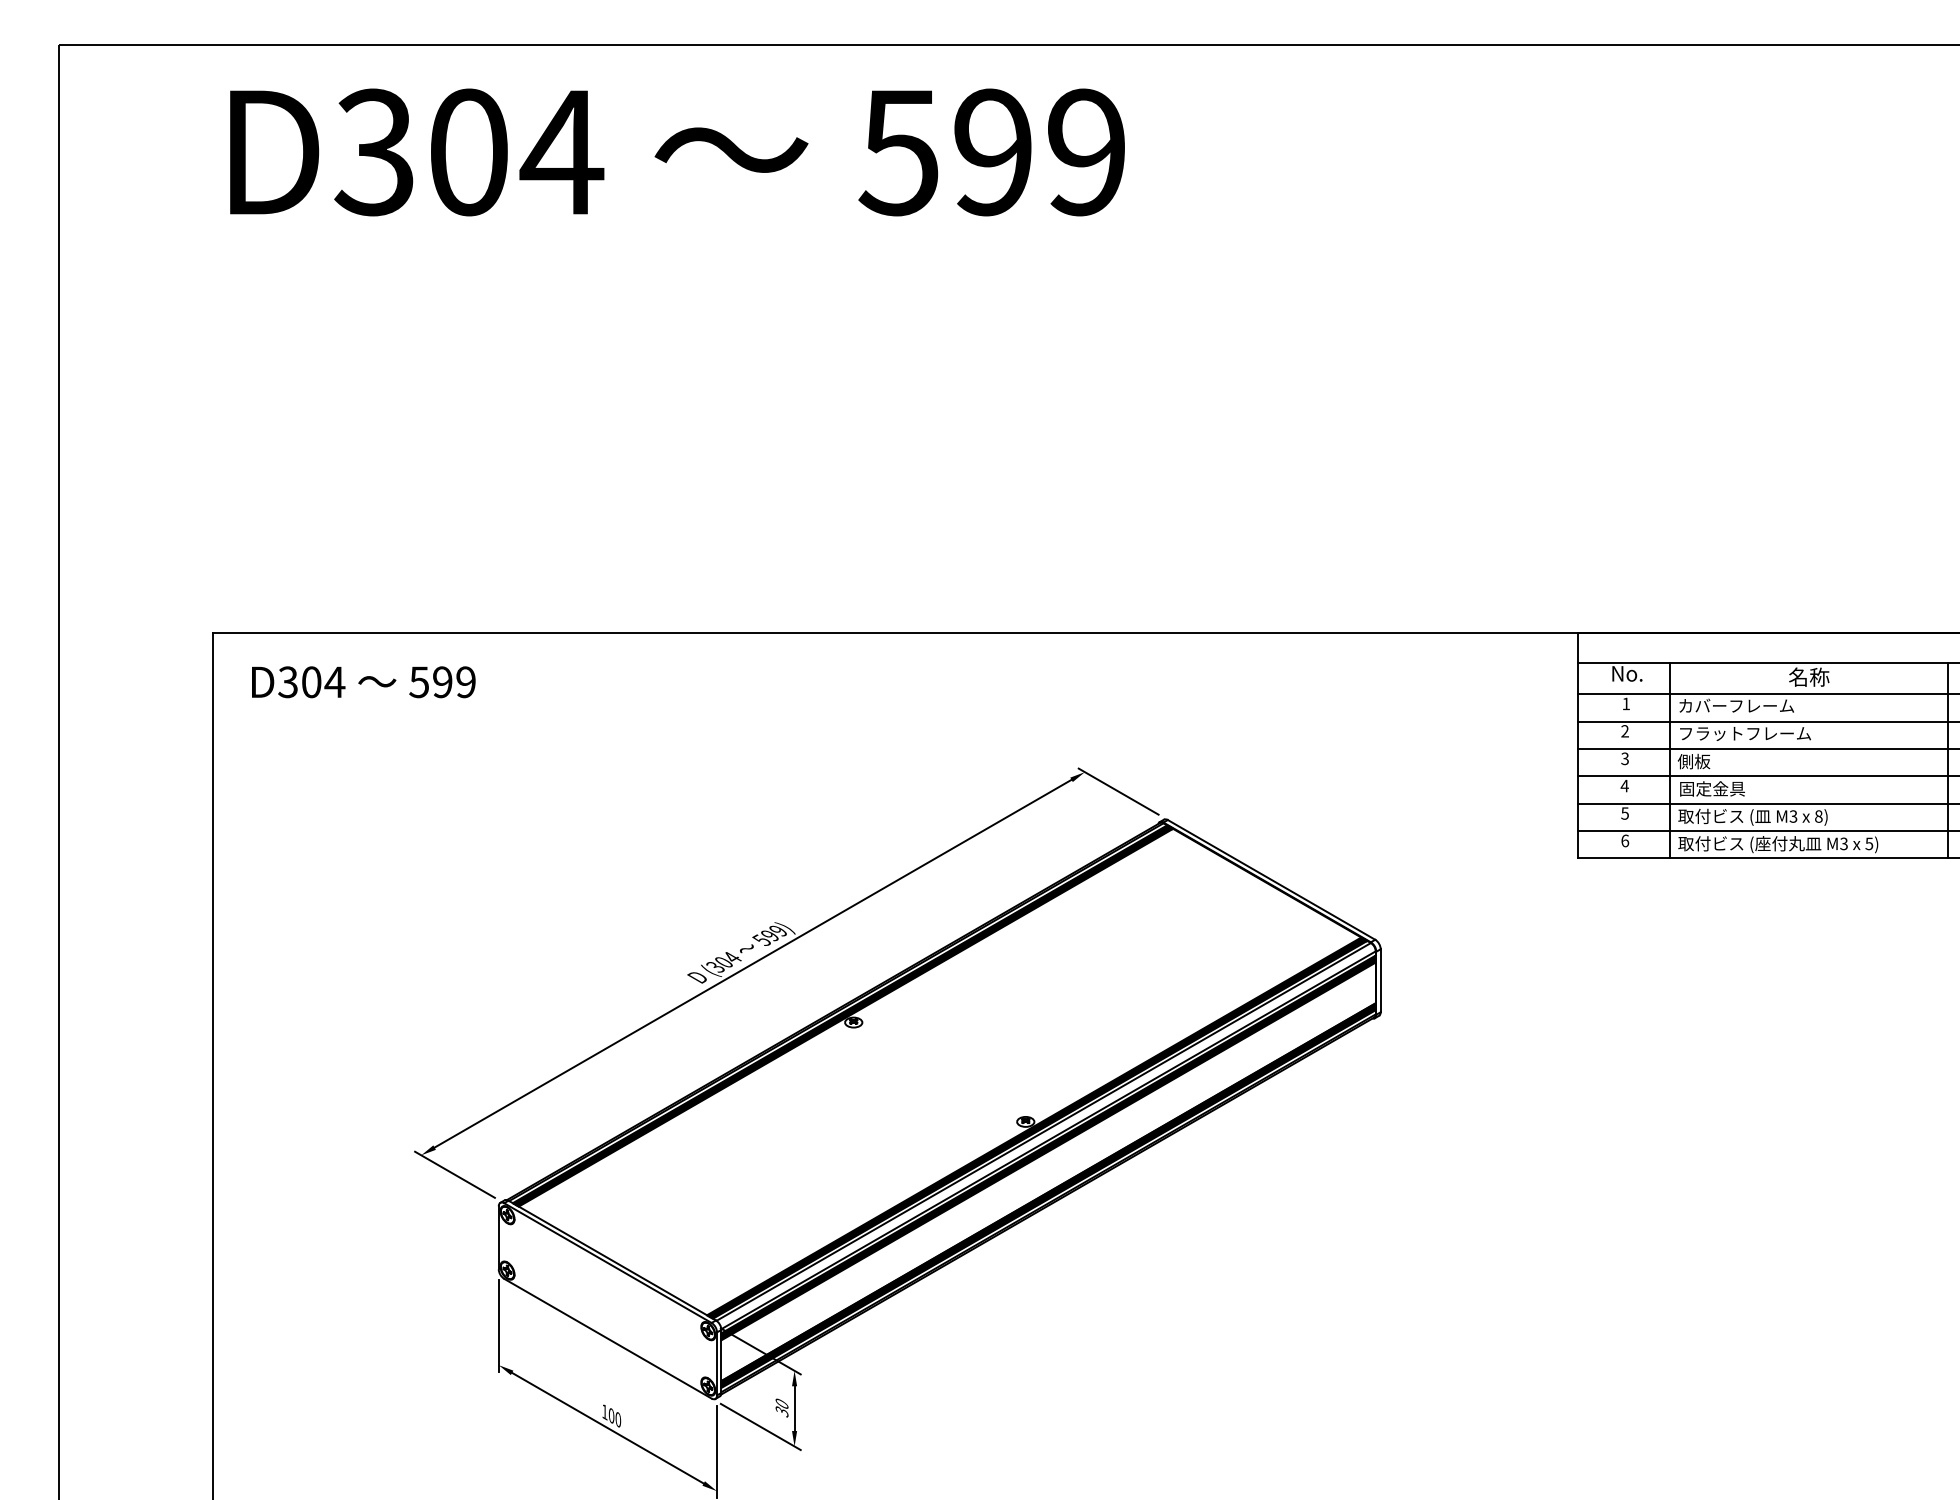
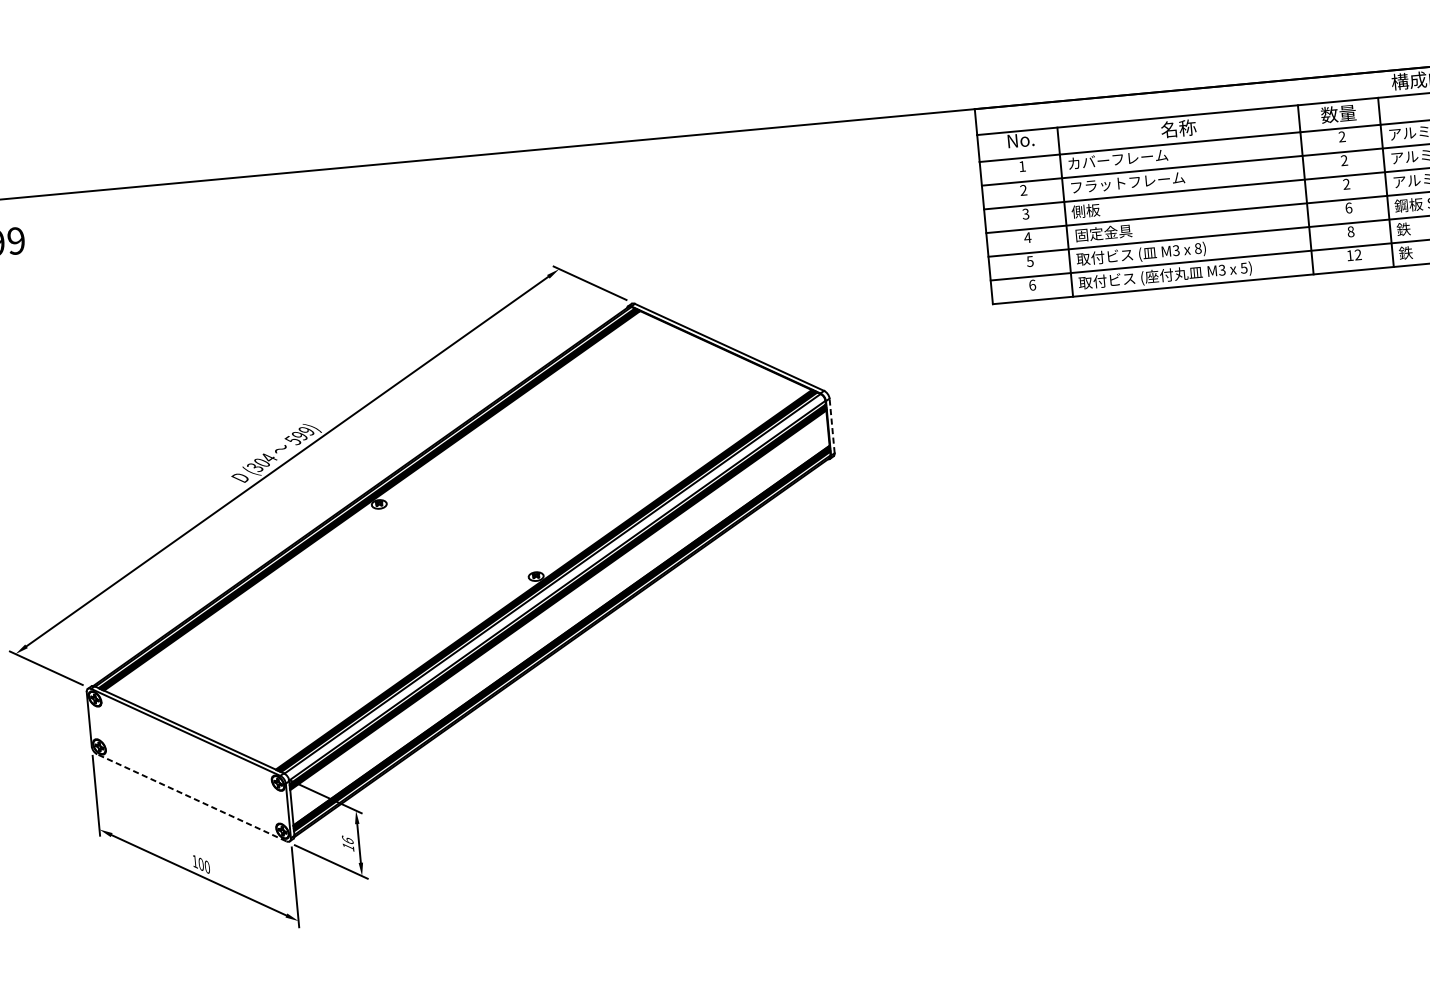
line: (1380, 980) -> (831, 425), solid -> dashed
line: (607, 1338) -> (191, 797), solid -> dashed
text: (781, 1407) -> (347, 843), 30 -> 16

